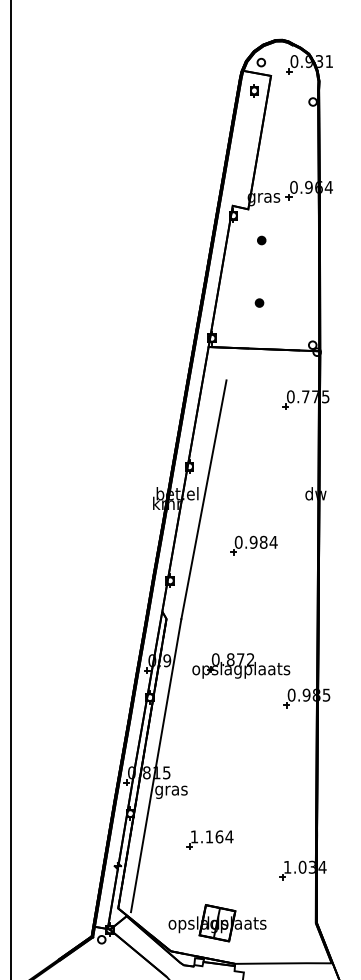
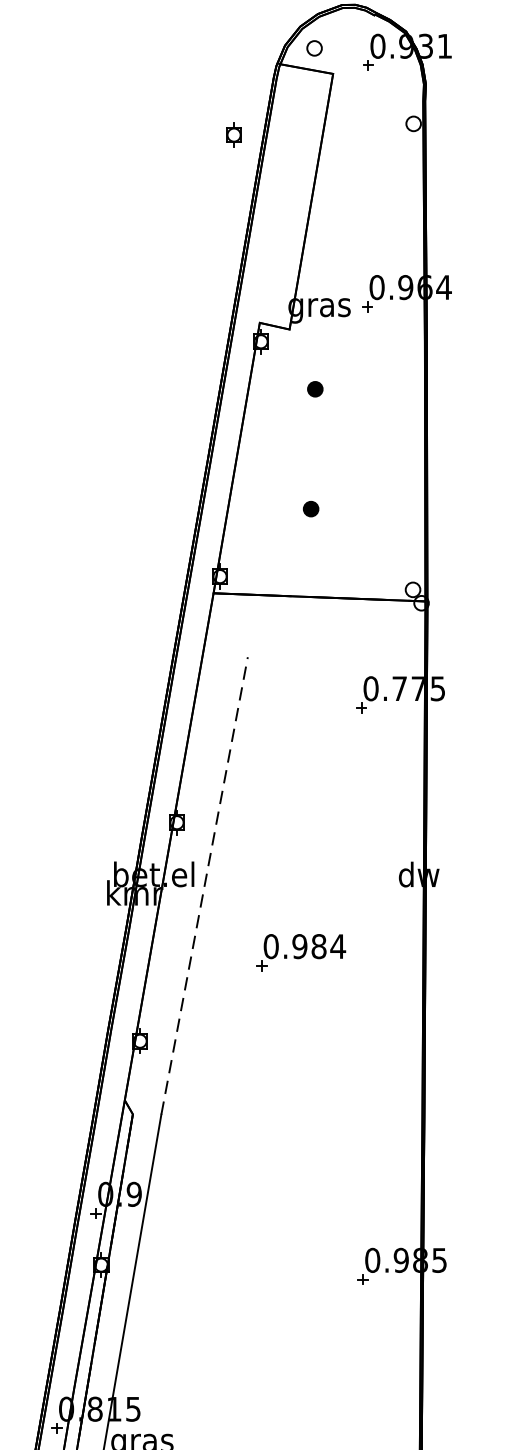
part: (254, 90) -> (234, 134), moved
line: (204, 499) -> (205, 885), solid -> dashed
part: (253, 545) -> (299, 952), moved
part: (241, 665) -> (276, 1203), removed

